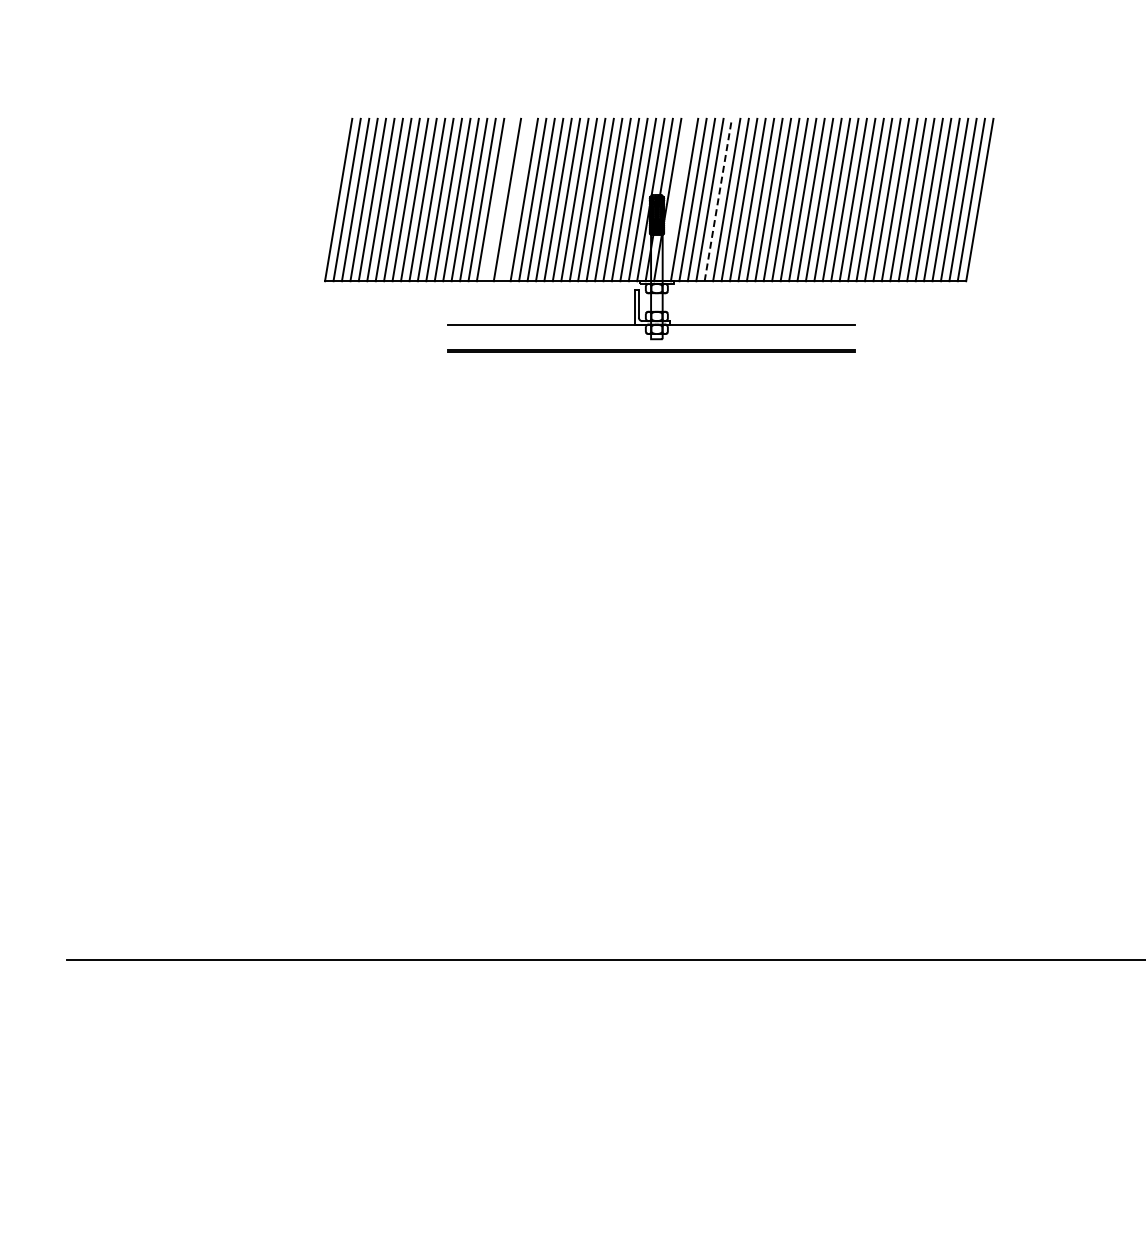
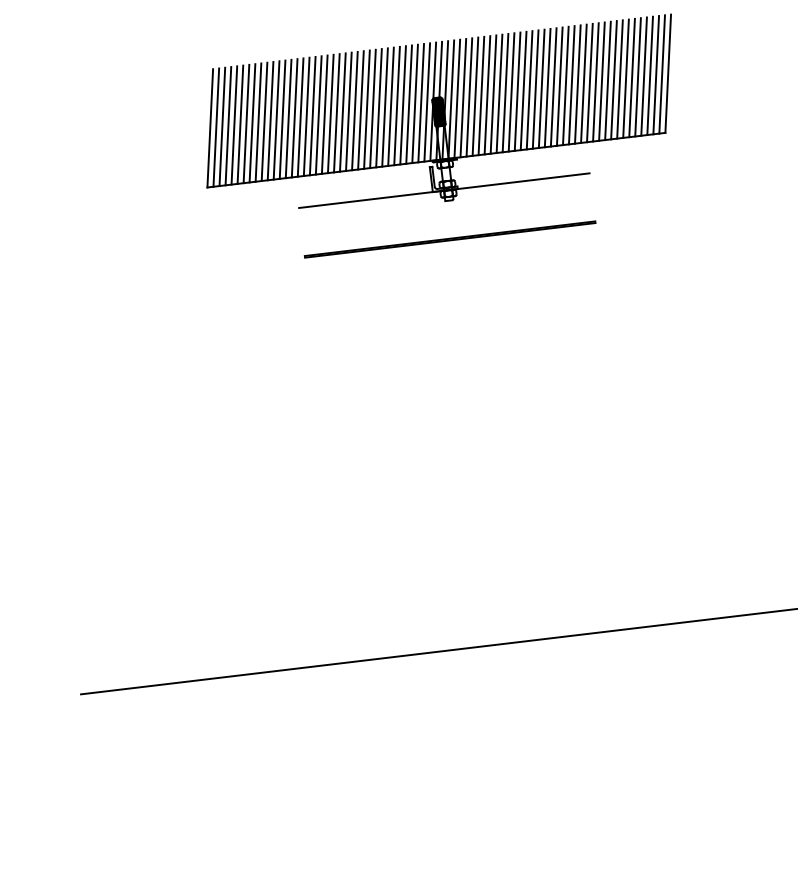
line: (498, 199) -> (324, 114), added
line: (515, 199) -> (336, 112), added
line: (675, 199) -> (450, 99), added
line: (718, 199) -> (481, 95), dashed -> solid
line: (651, 350) -> (450, 239), moved

